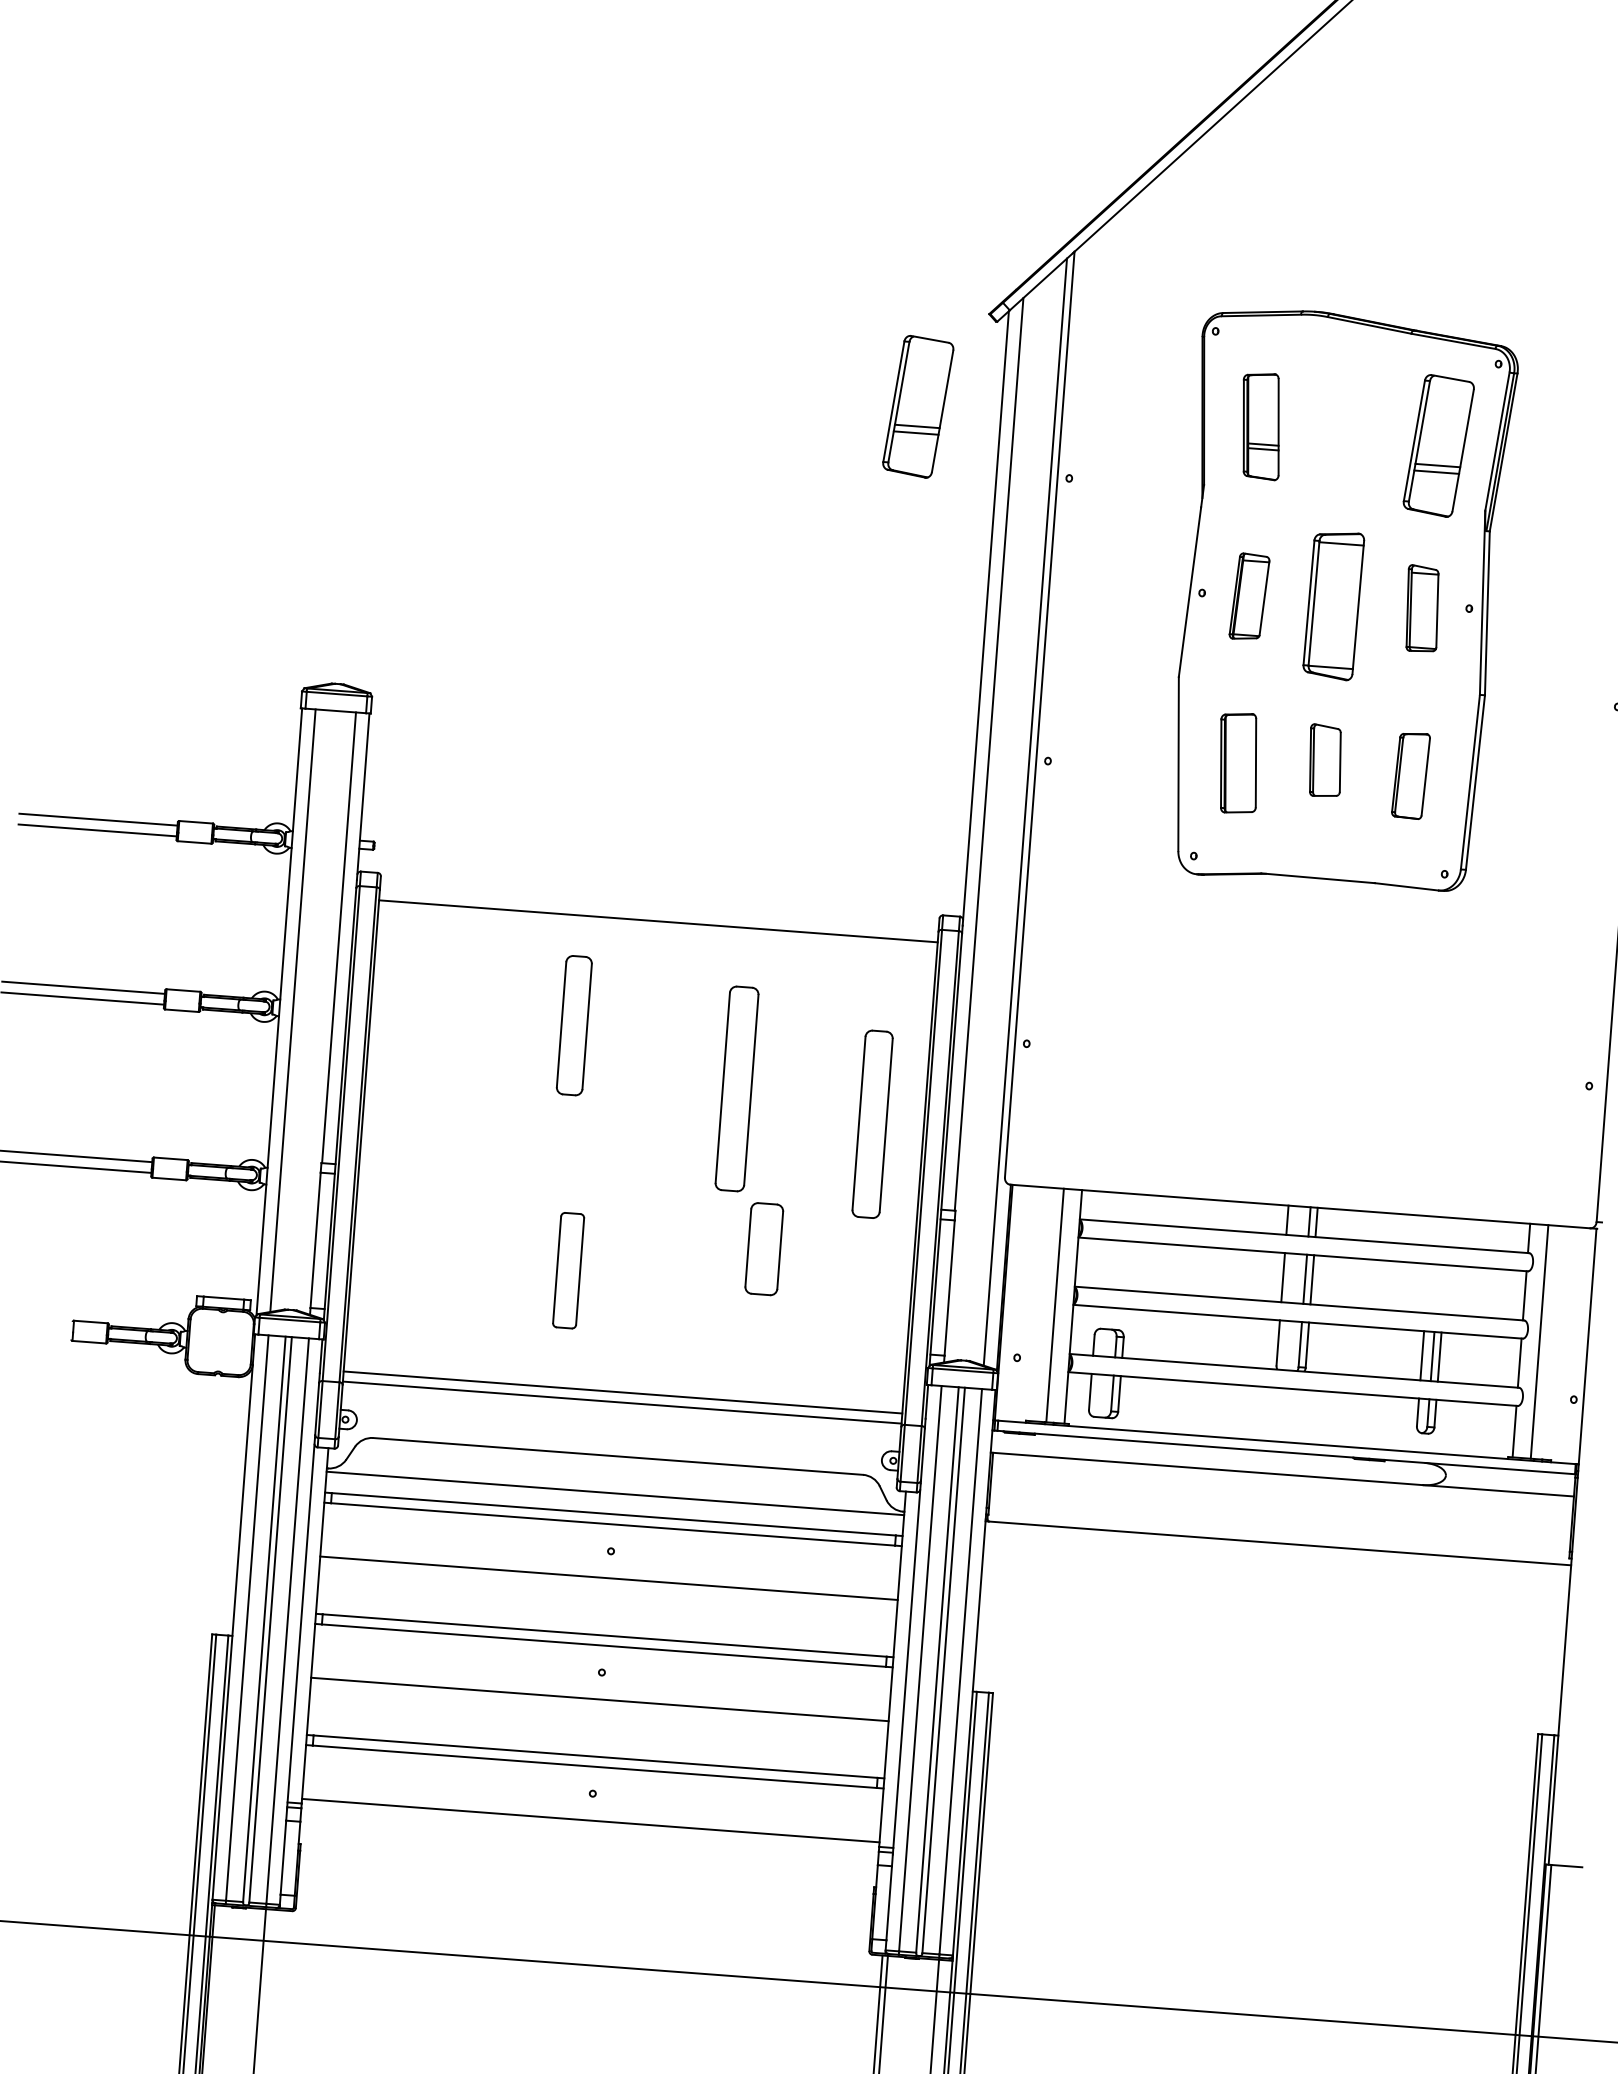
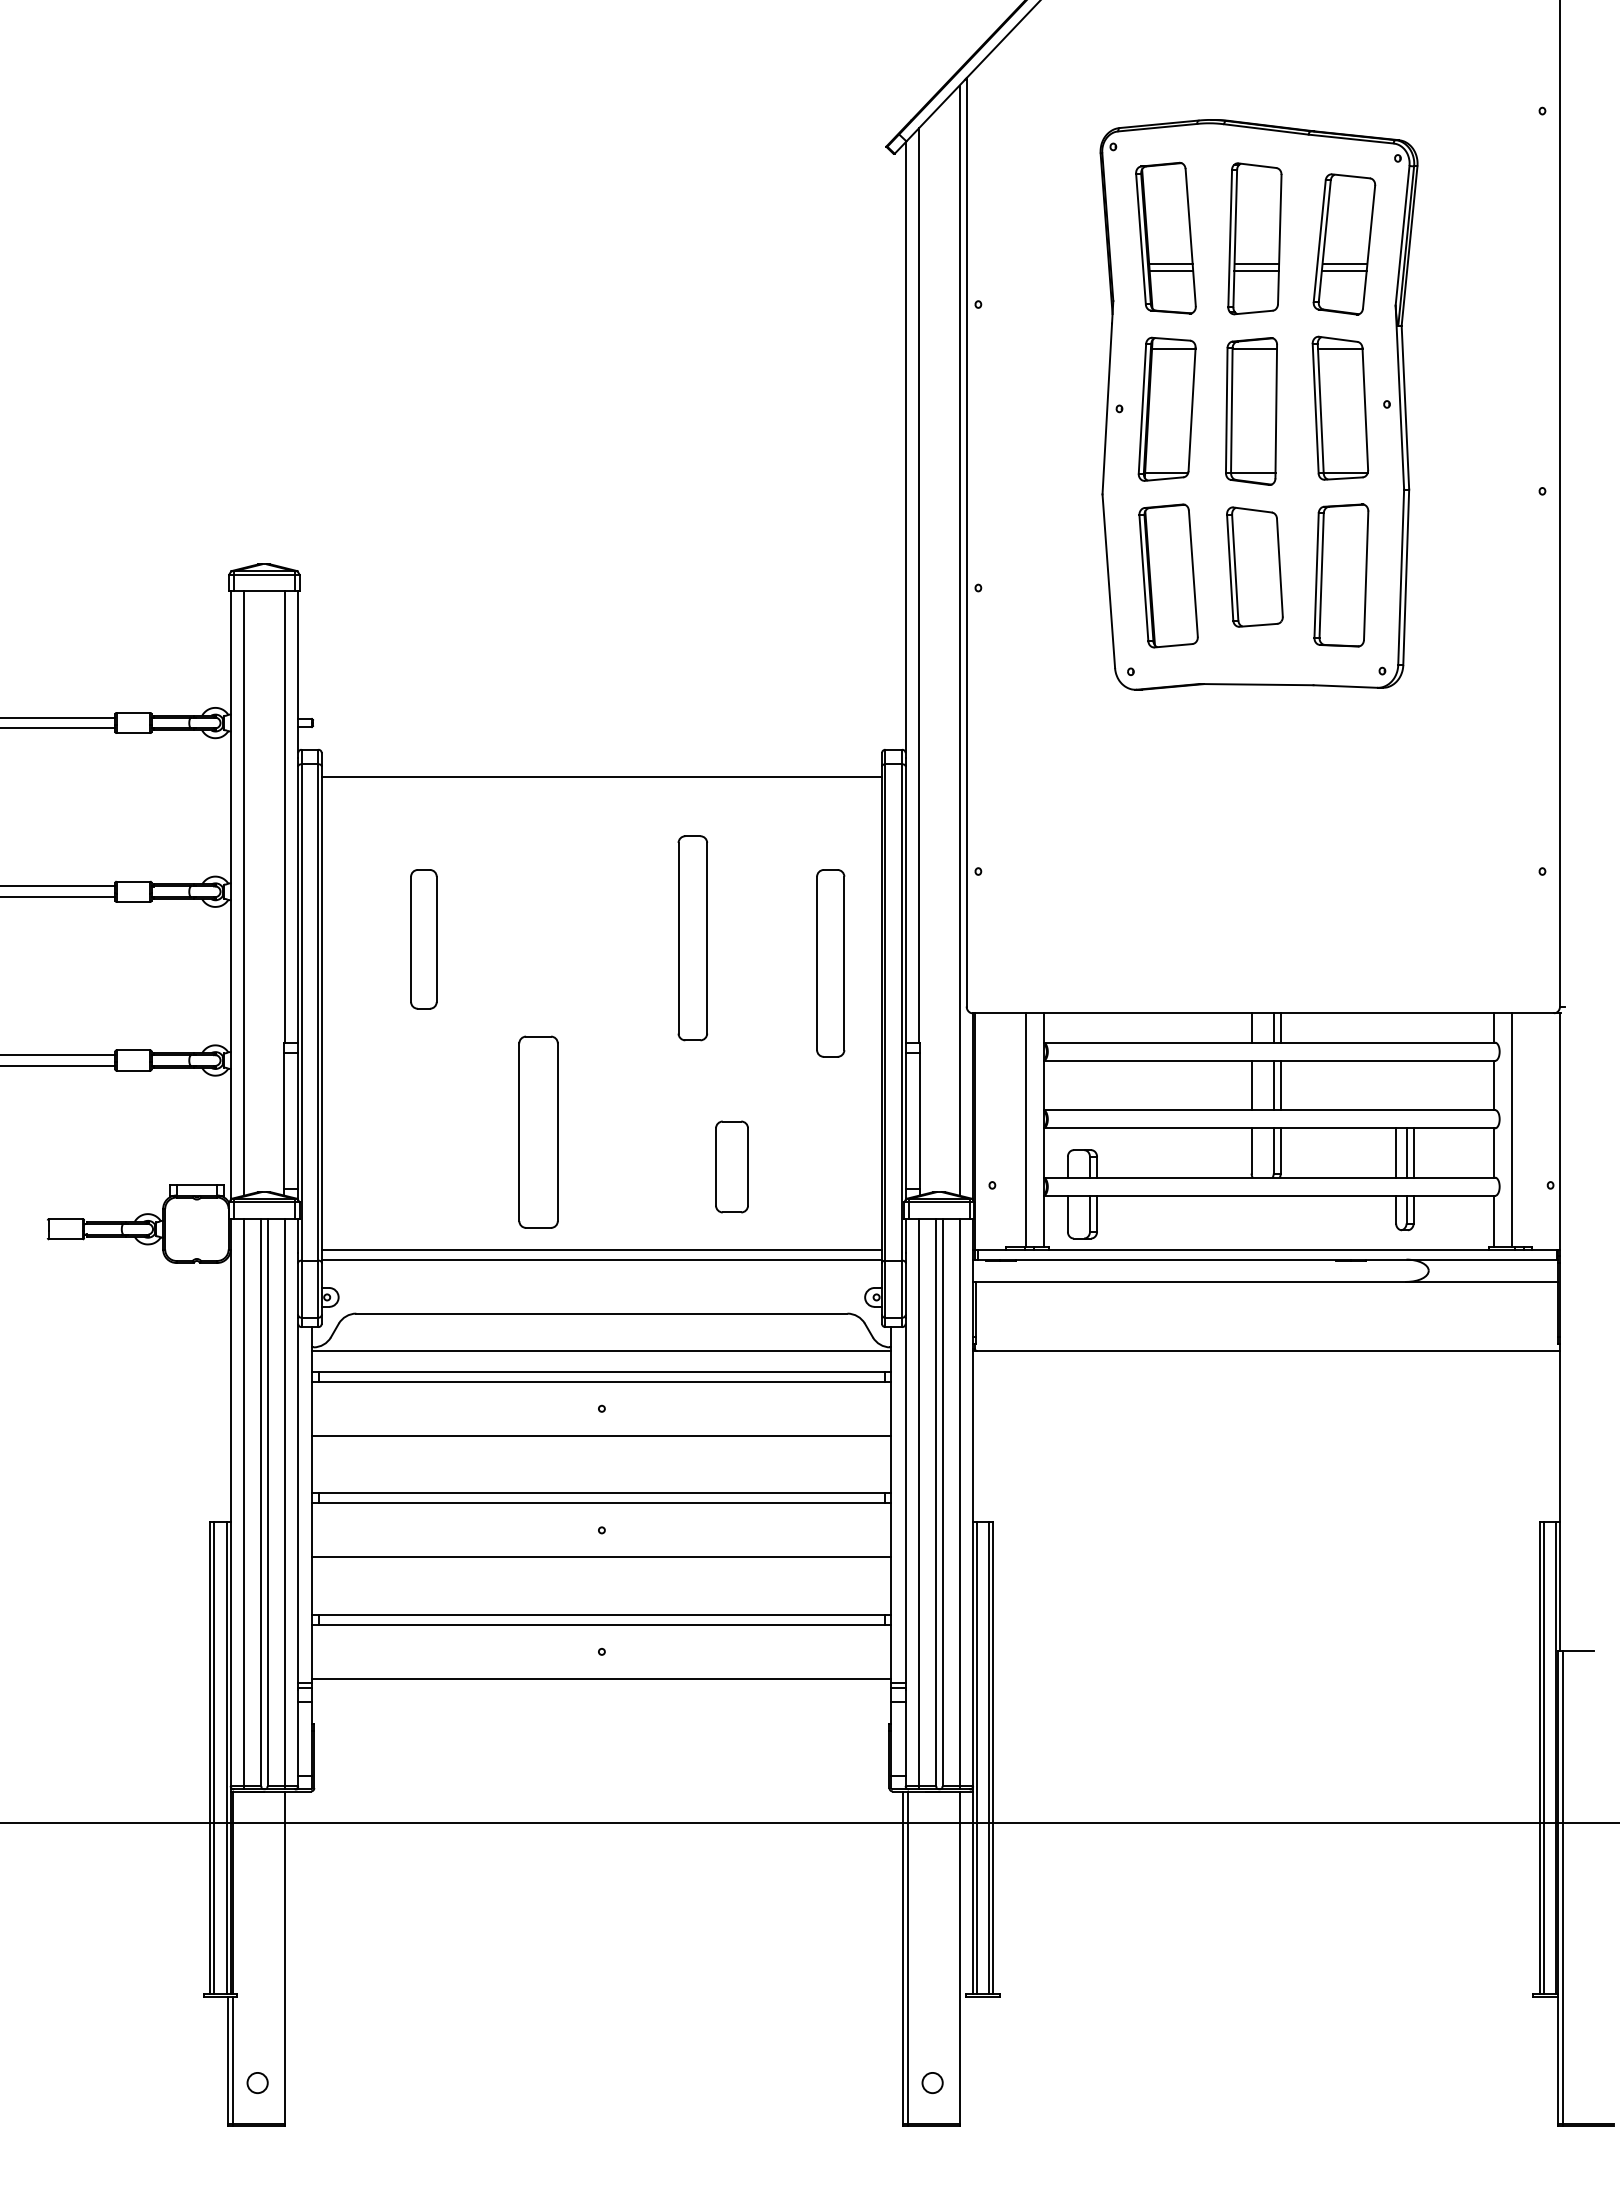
part: (918, 406) -> (822, 244), removed
part: (1260, 425) -> (1165, 237), size x1.43
part: (1349, 433) -> (1254, 238), added
part: (1249, 596) -> (1166, 408), size x1.67
part: (1422, 608) -> (1340, 407), size x1.67
part: (1324, 760) -> (1254, 566), size x1.67
part: (1238, 762) -> (1168, 575), size x1.43
part: (1411, 775) -> (1341, 575), size x1.67
part: (573, 1025) -> (423, 939), moved
part: (763, 1248) -> (731, 1166), moved
part: (568, 1270) -> (538, 1131), size x1.67

